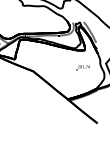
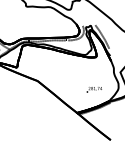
text: (82, 67) -> (93, 89), moved

